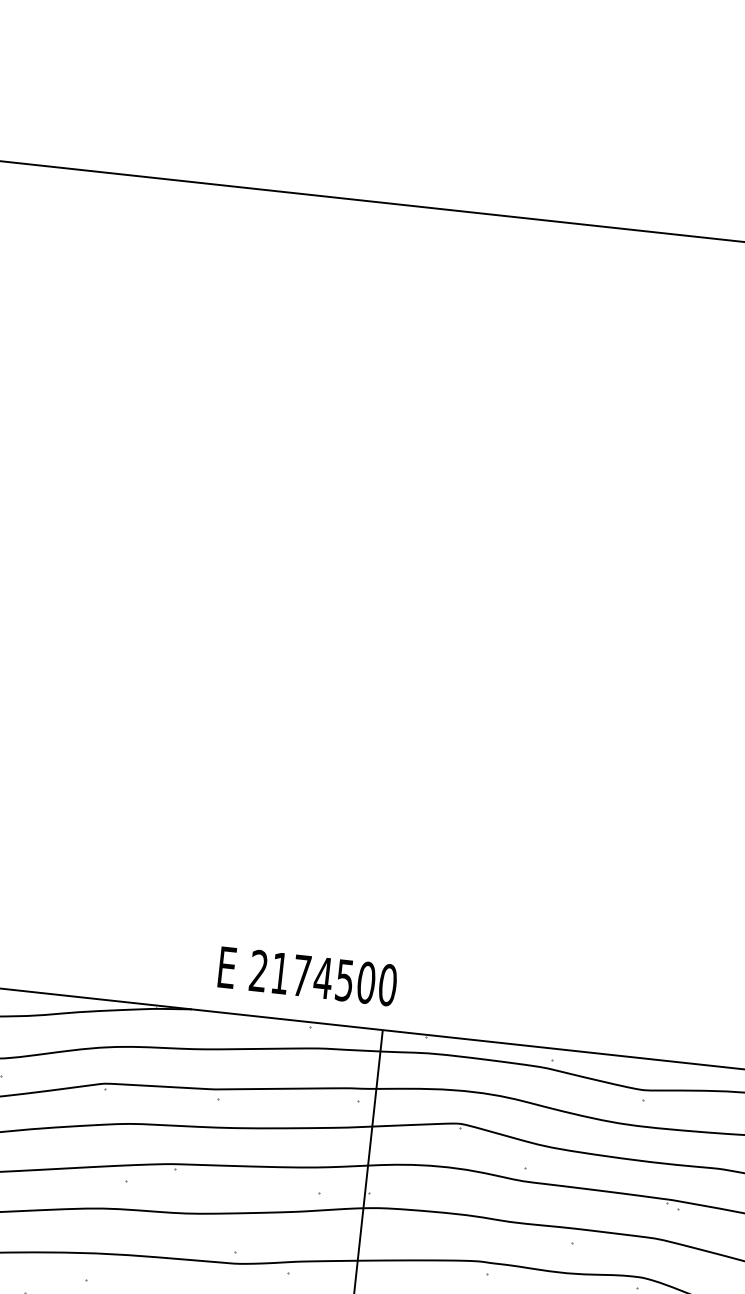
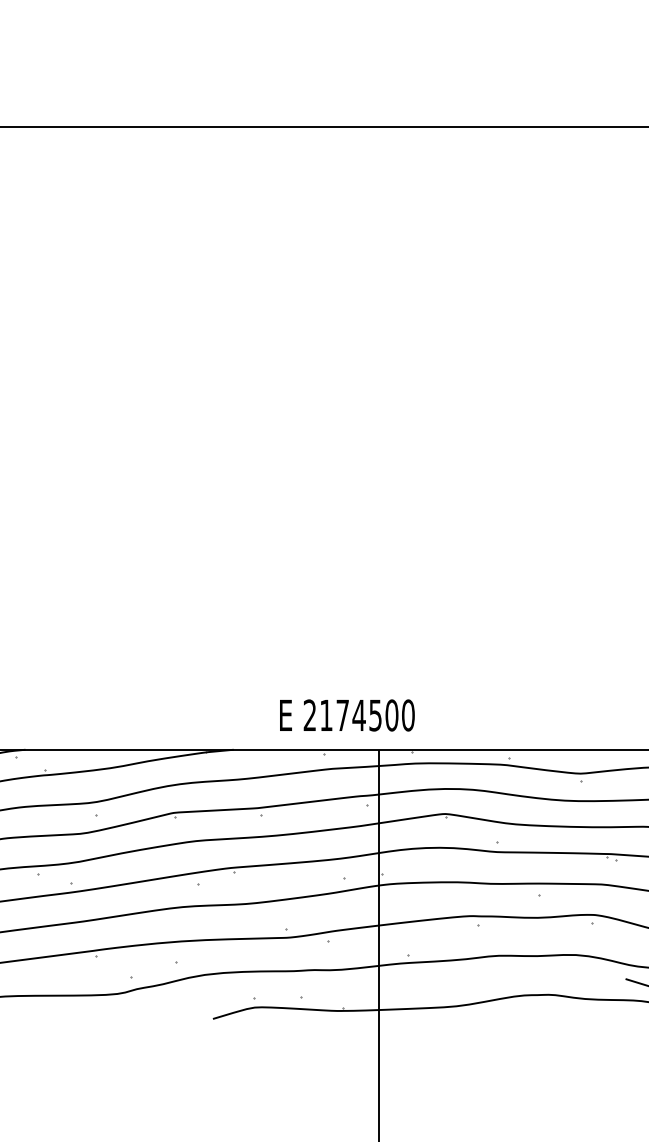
text: (308, 976) -> (347, 715), moved

